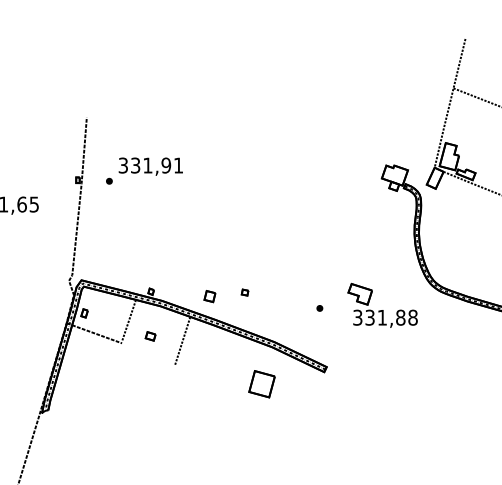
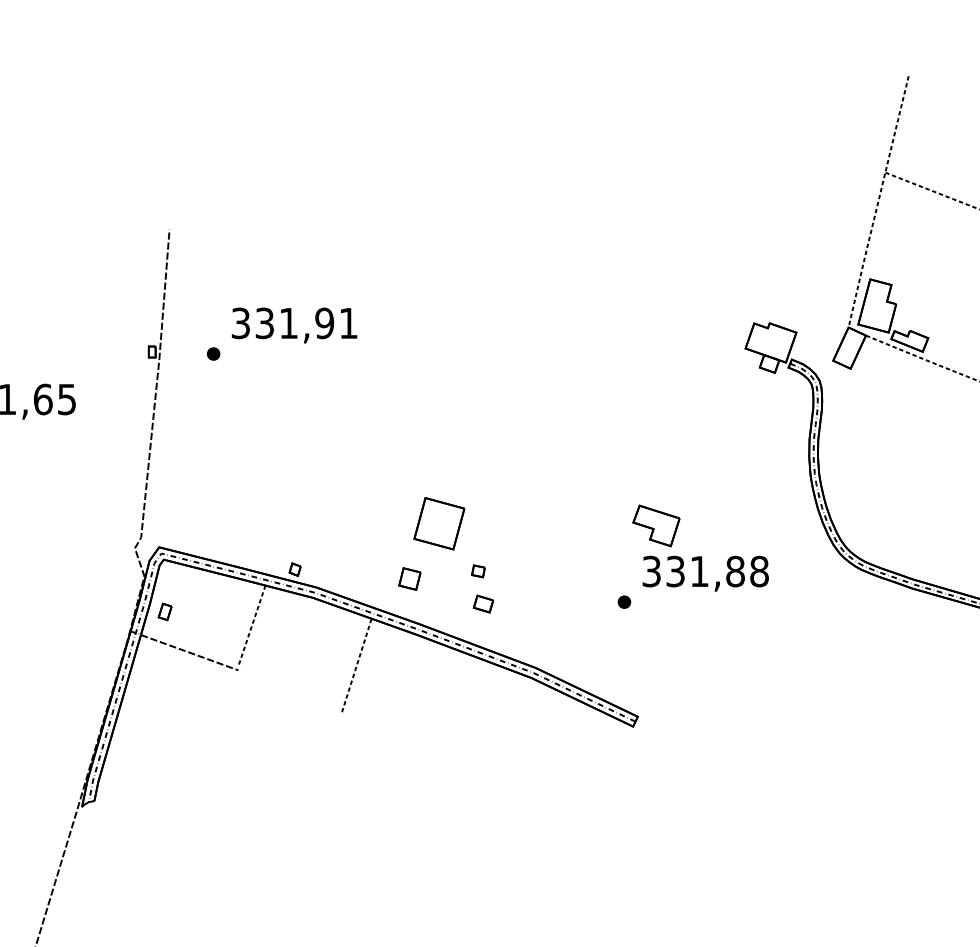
part: (382, 304) -> (699, 545), moved
part: (150, 336) -> (483, 604), moved
part: (261, 384) -> (438, 524), moved

